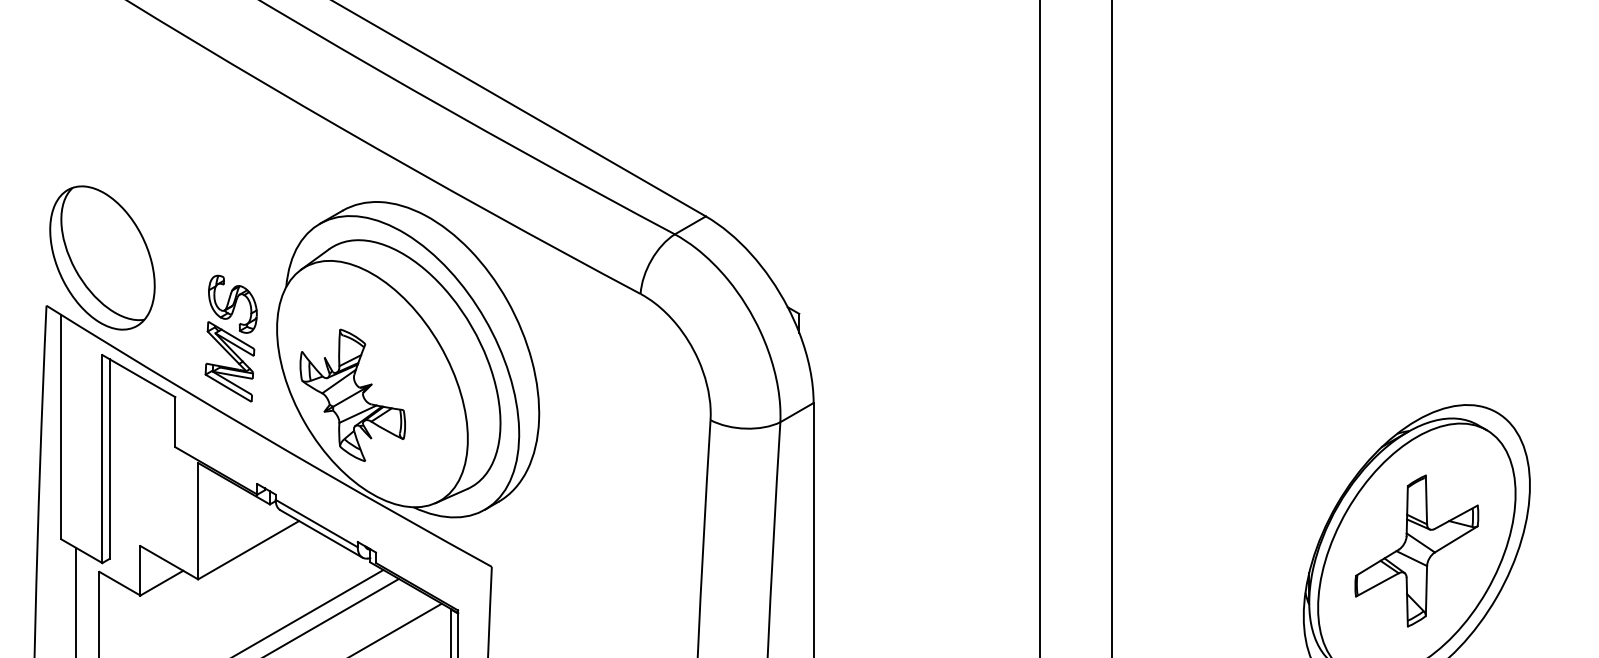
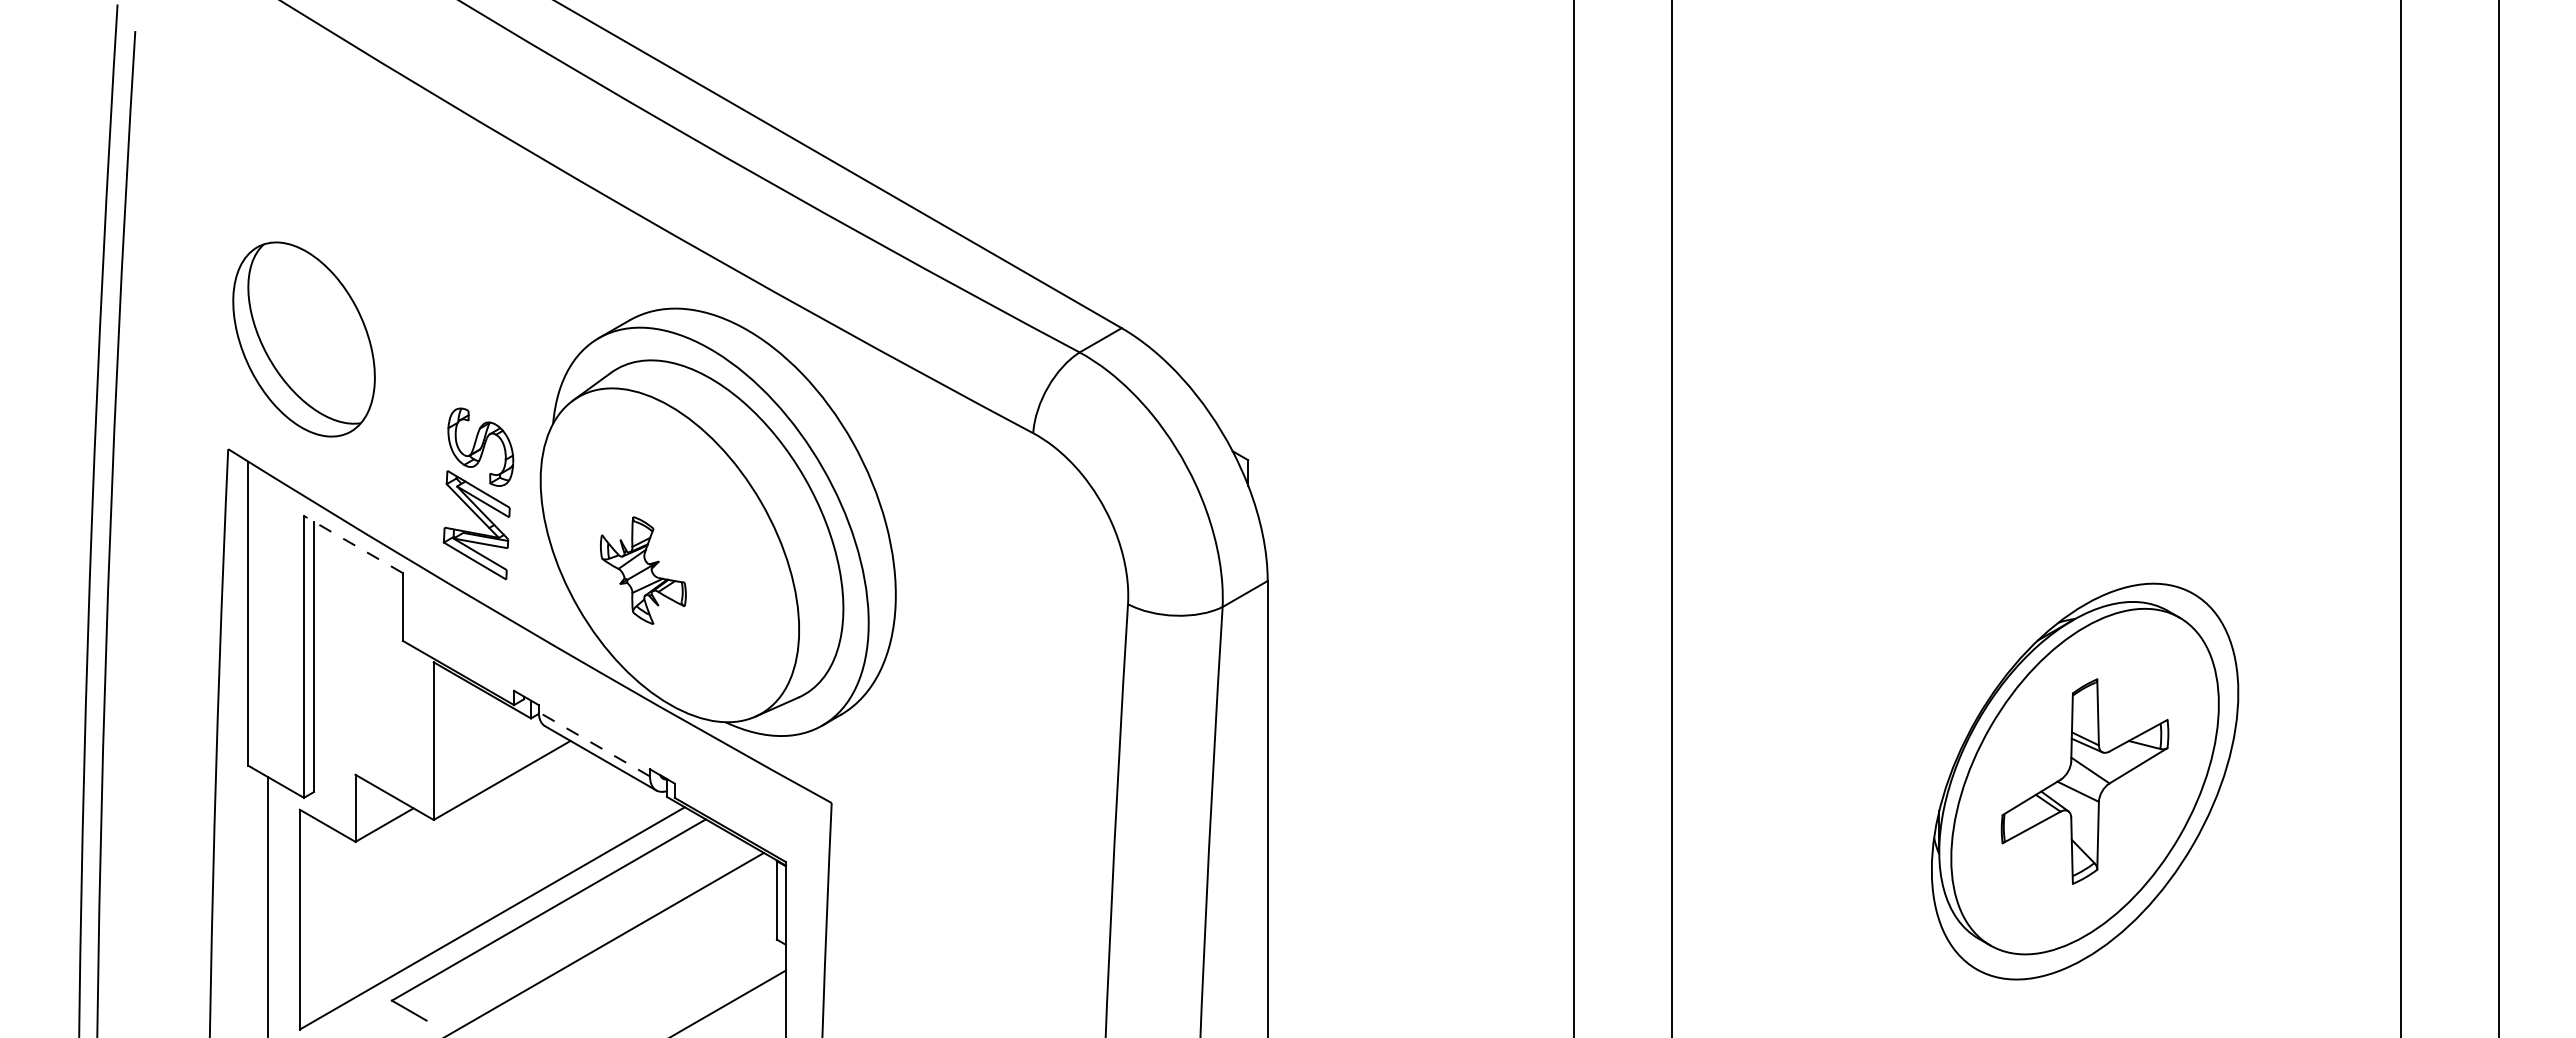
part: (102, 258) -> (303, 339), moved
line: (138, 376) -> (352, 544), solid -> dashed
part: (352, 395) -> (643, 570), size x0.6
line: (316, 523) -> (593, 744), solid -> dashed

